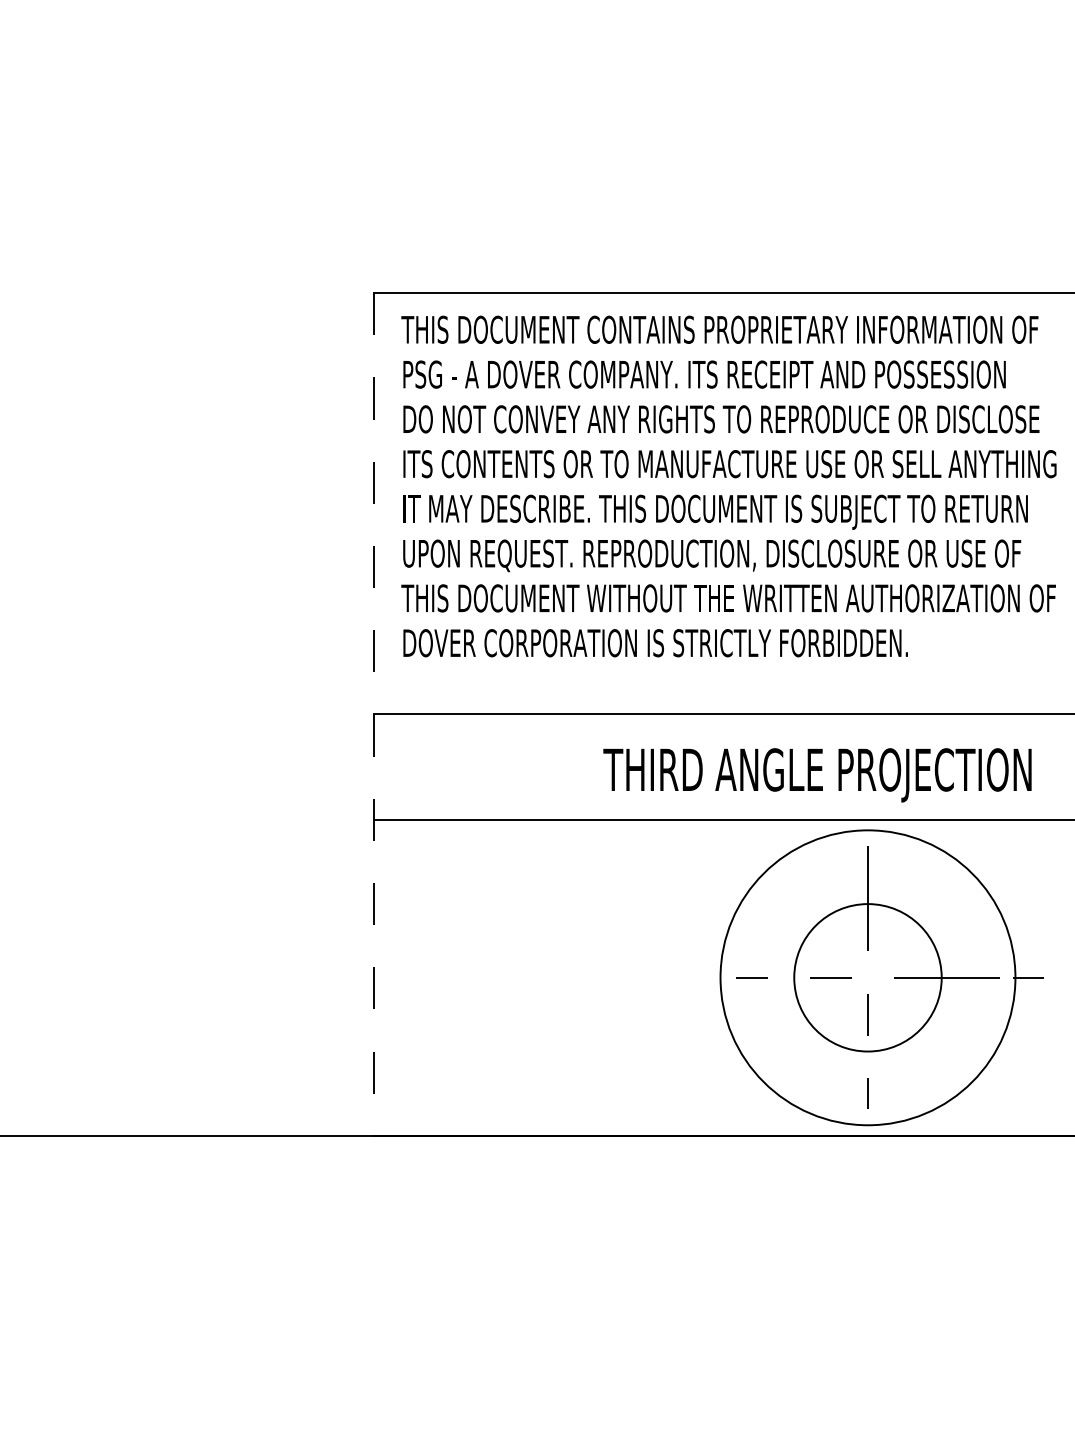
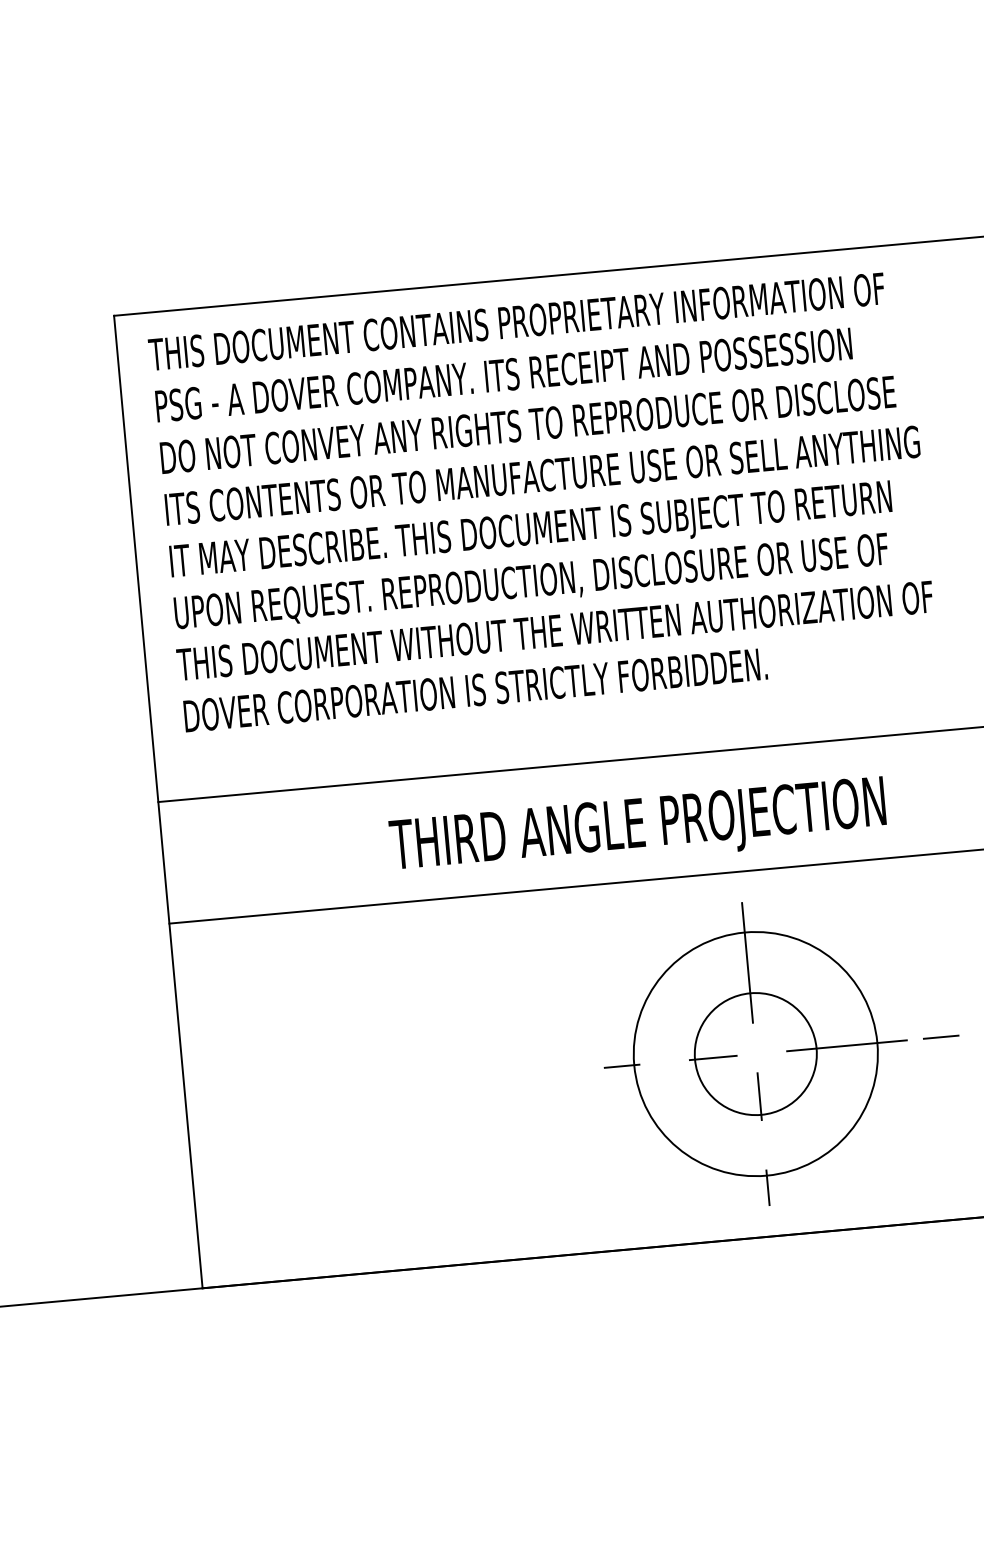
line: (374, 714) -> (158, 802), dashed -> solid
text: (817, 775) -> (638, 829), moved
circle: (867, 977) -> (755, 1053), size x0.71
circle: (867, 977) -> (755, 1053), size x0.71

